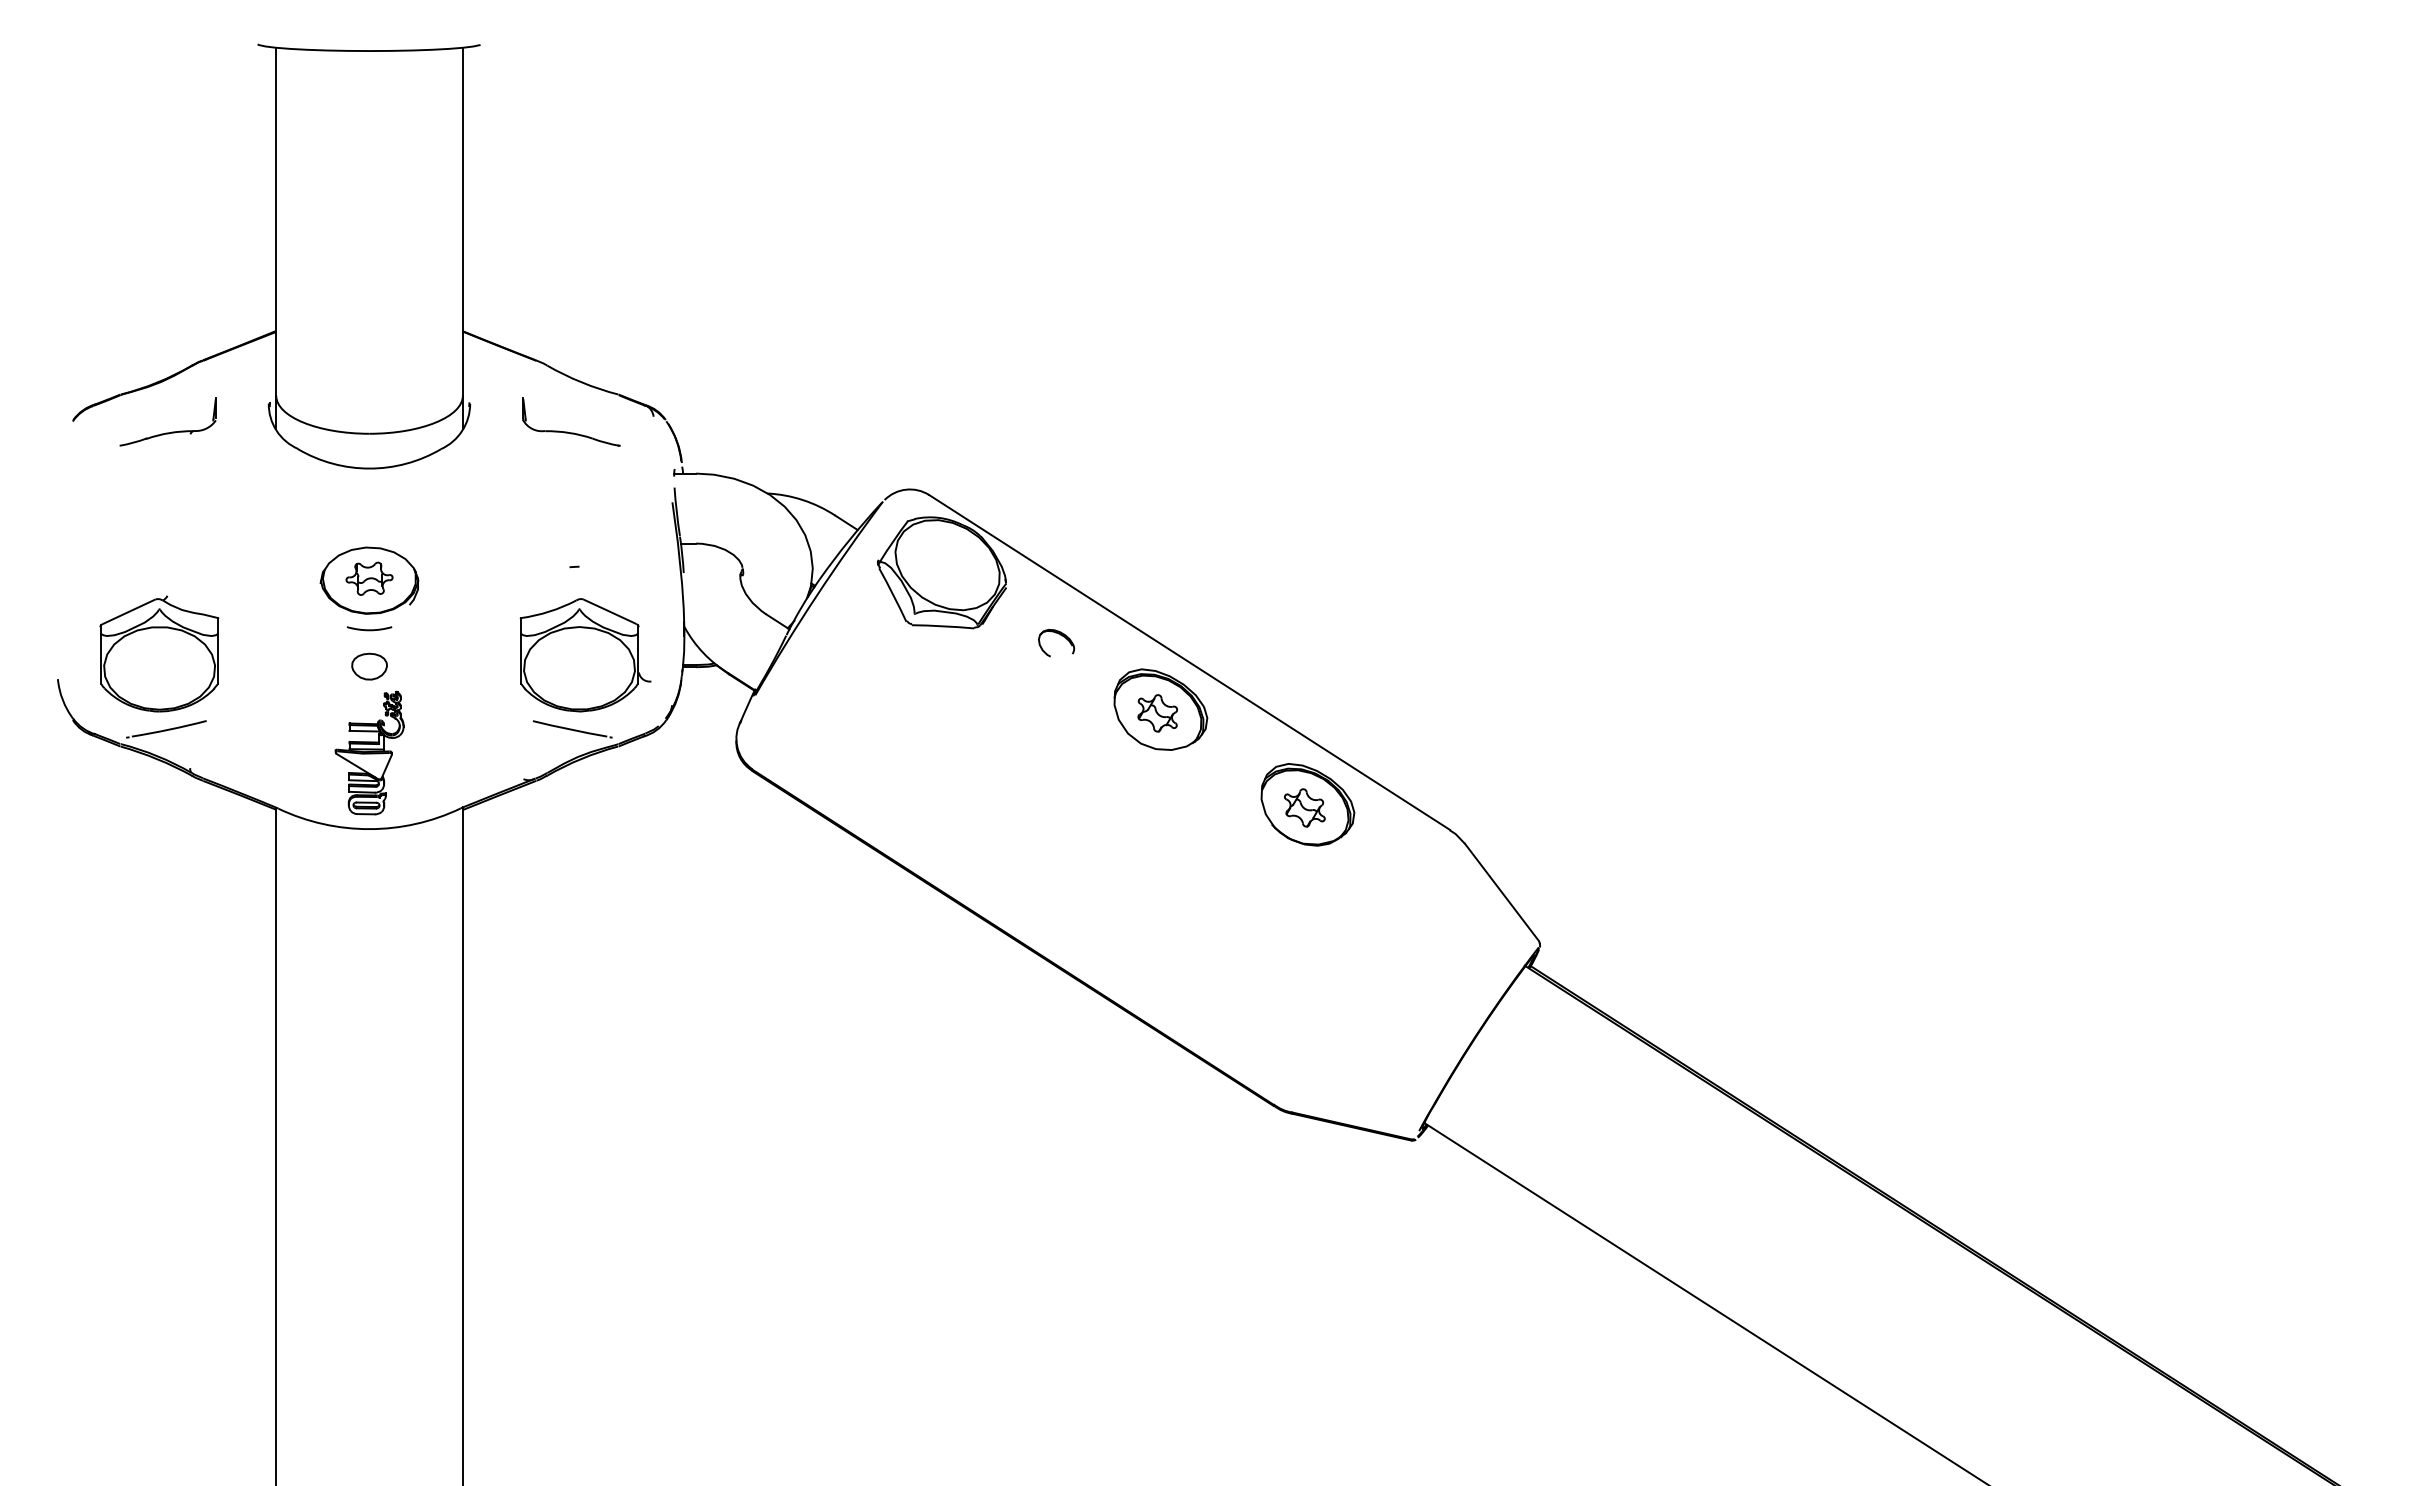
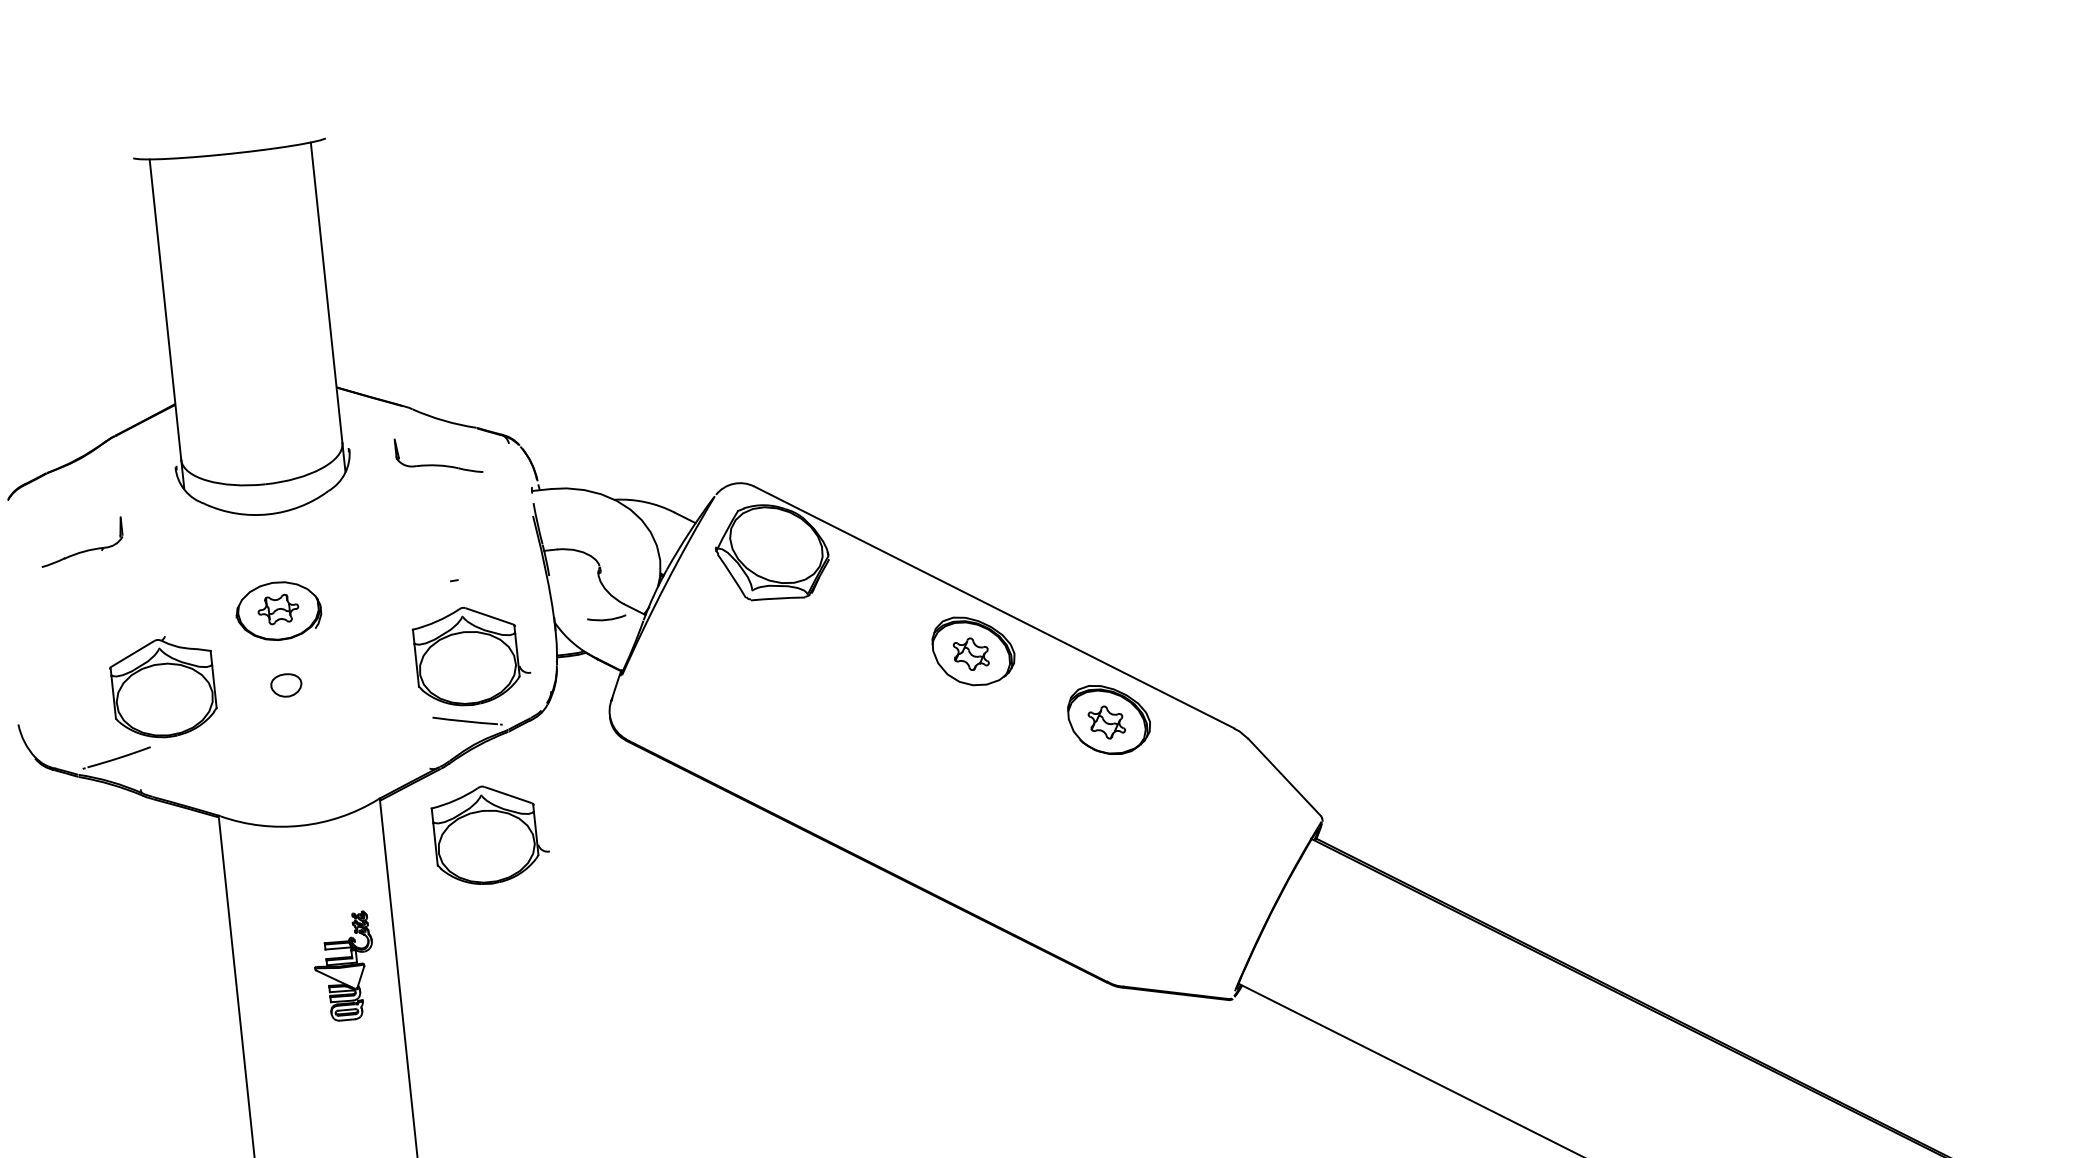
part: (171, 431) -> (85, 550), moved
arc: (369, 629) -> (606, 619), moved
part: (1060, 635) -> (880, 595), removed
part: (159, 653) -> (163, 686), moved
part: (369, 752) -> (344, 966), moved
part: (585, 862) -> (490, 834), added

